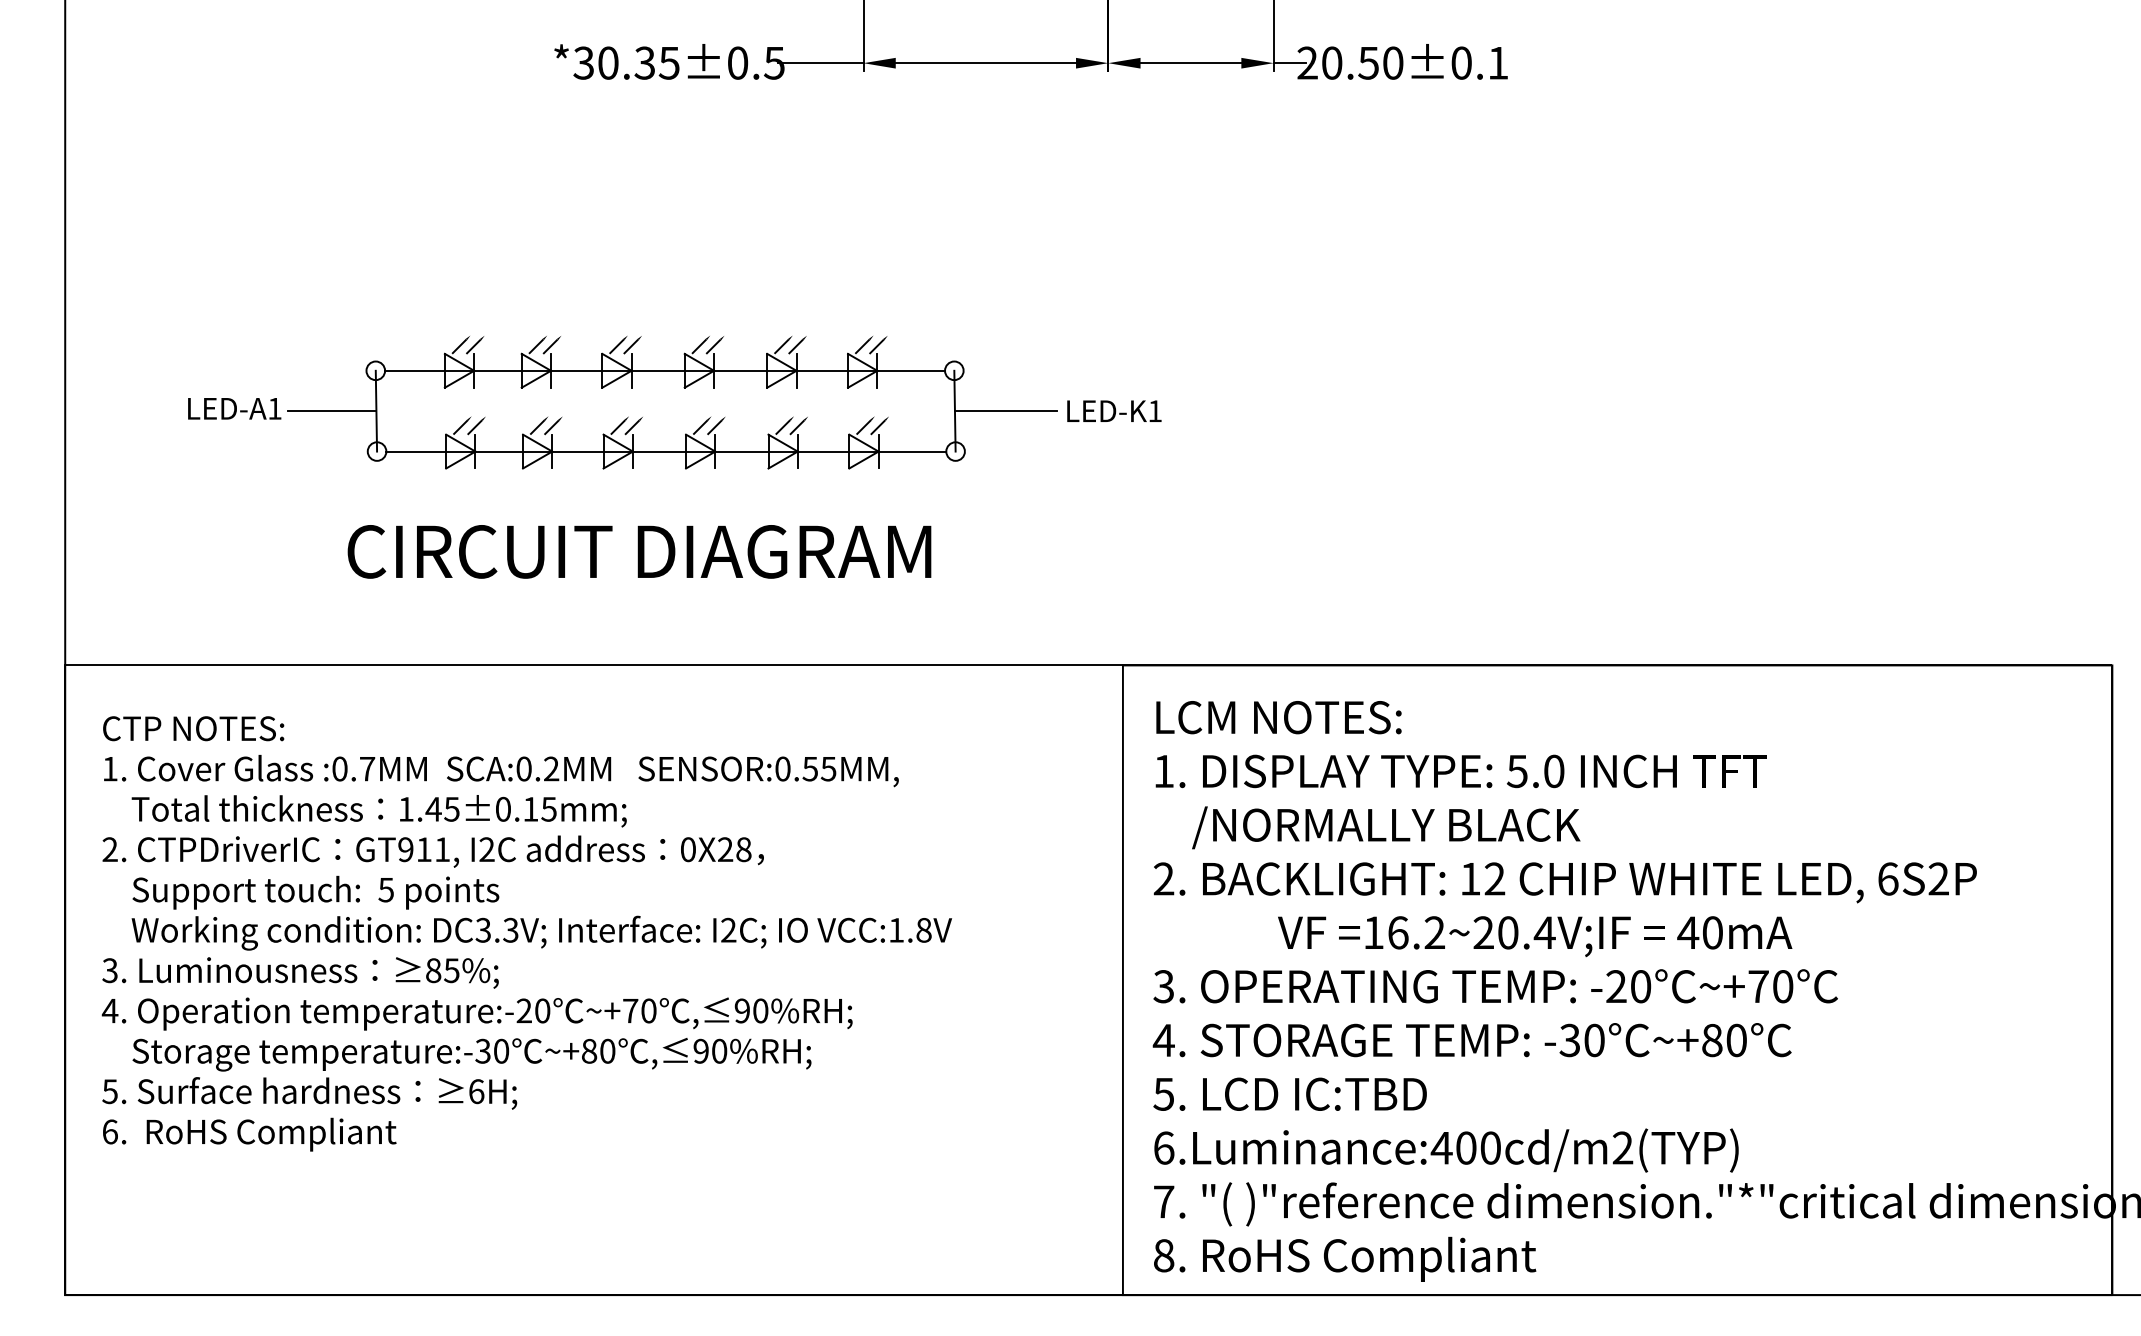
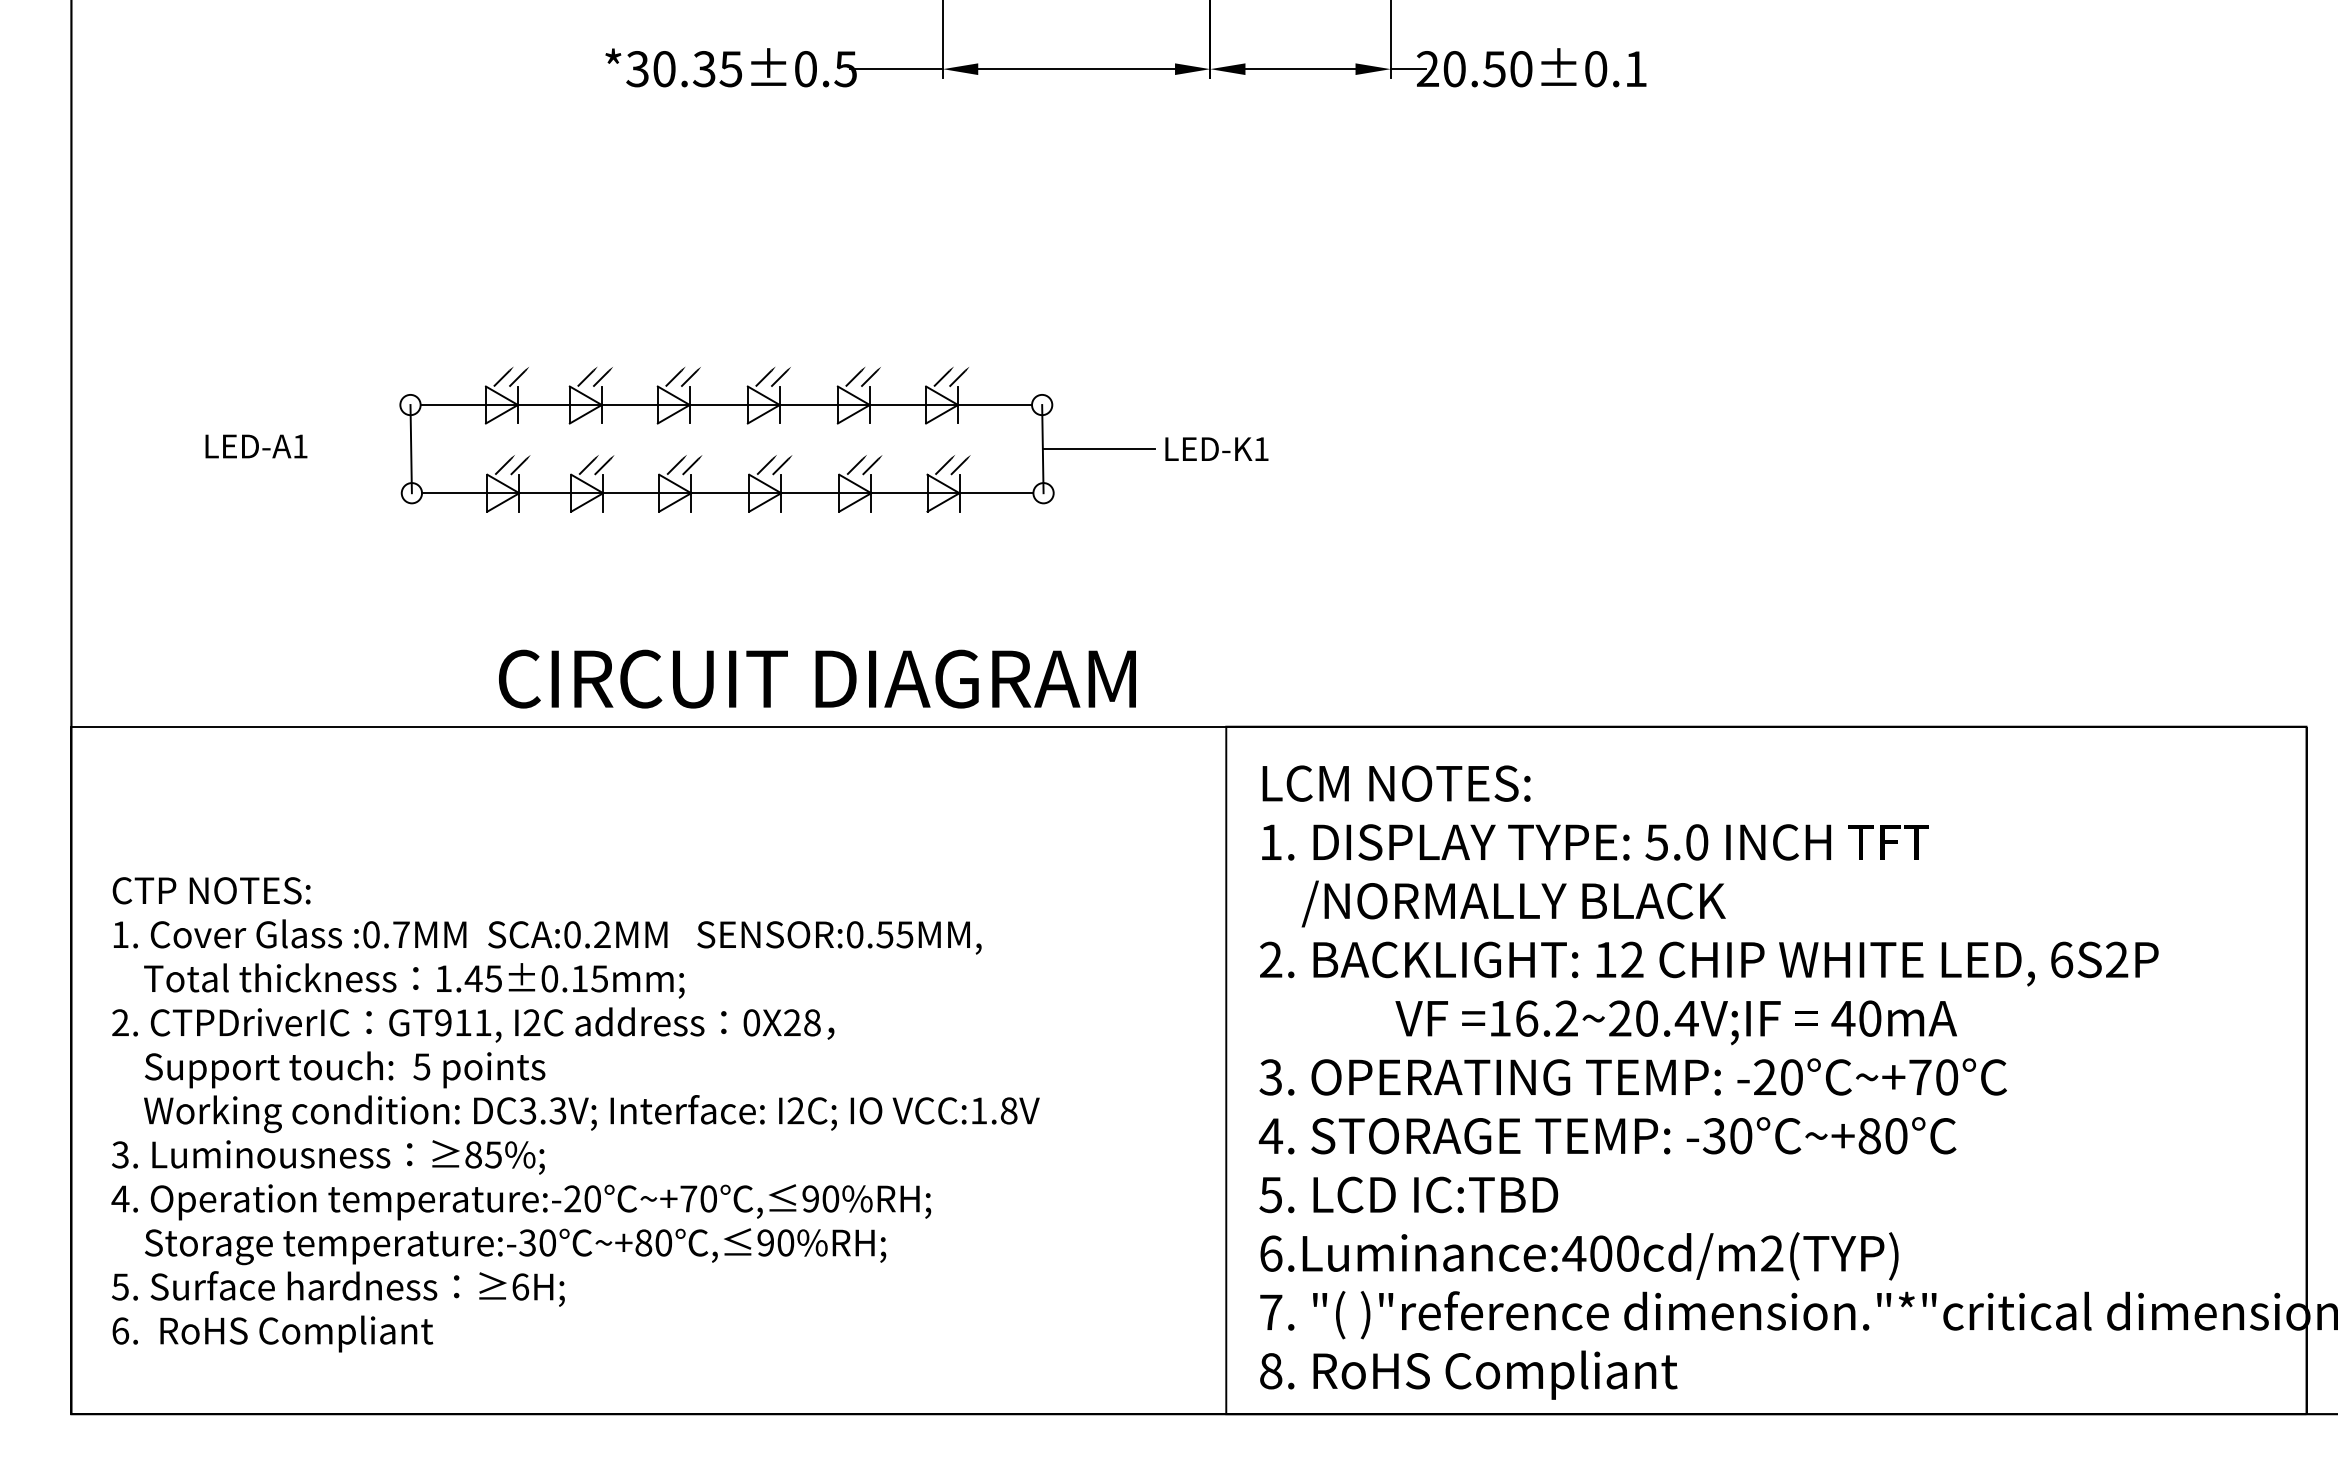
line: (332, 411) -> (363, 449), removed
text: (639, 551) -> (817, 678), moved
text: (526, 933) -> (575, 1114), moved

